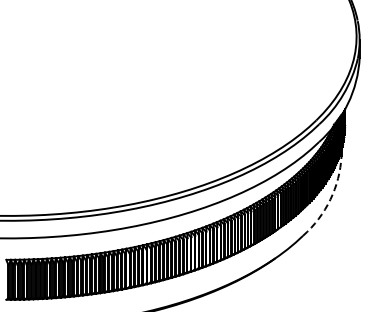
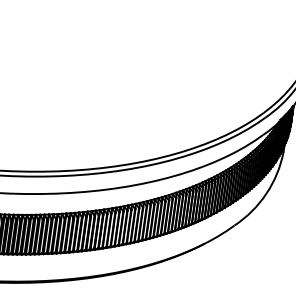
arc: (330, 199) -> (266, 193), dashed -> solid

